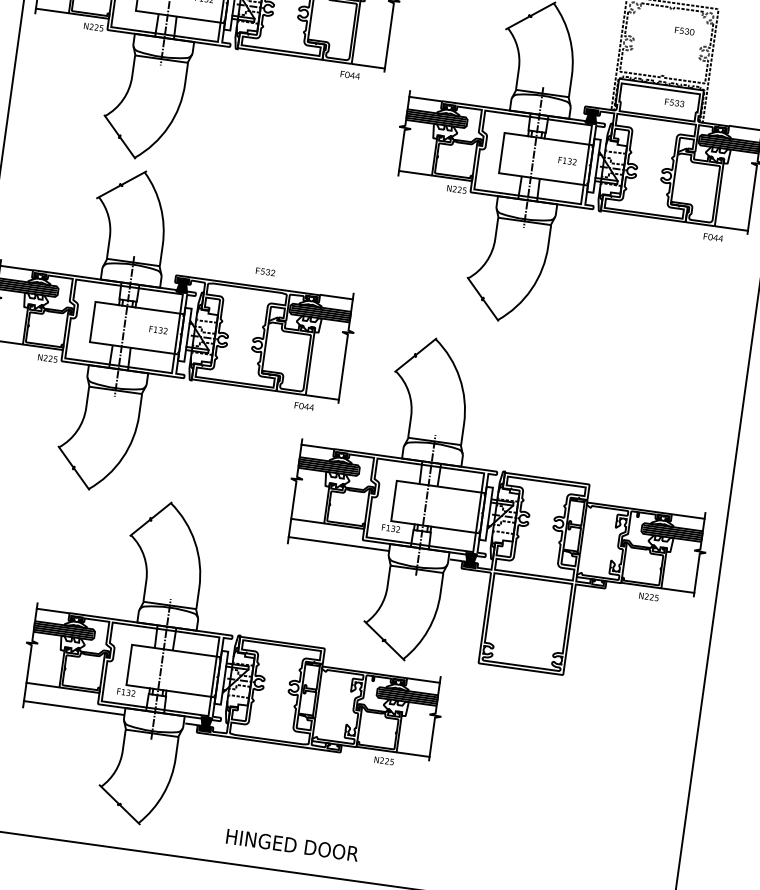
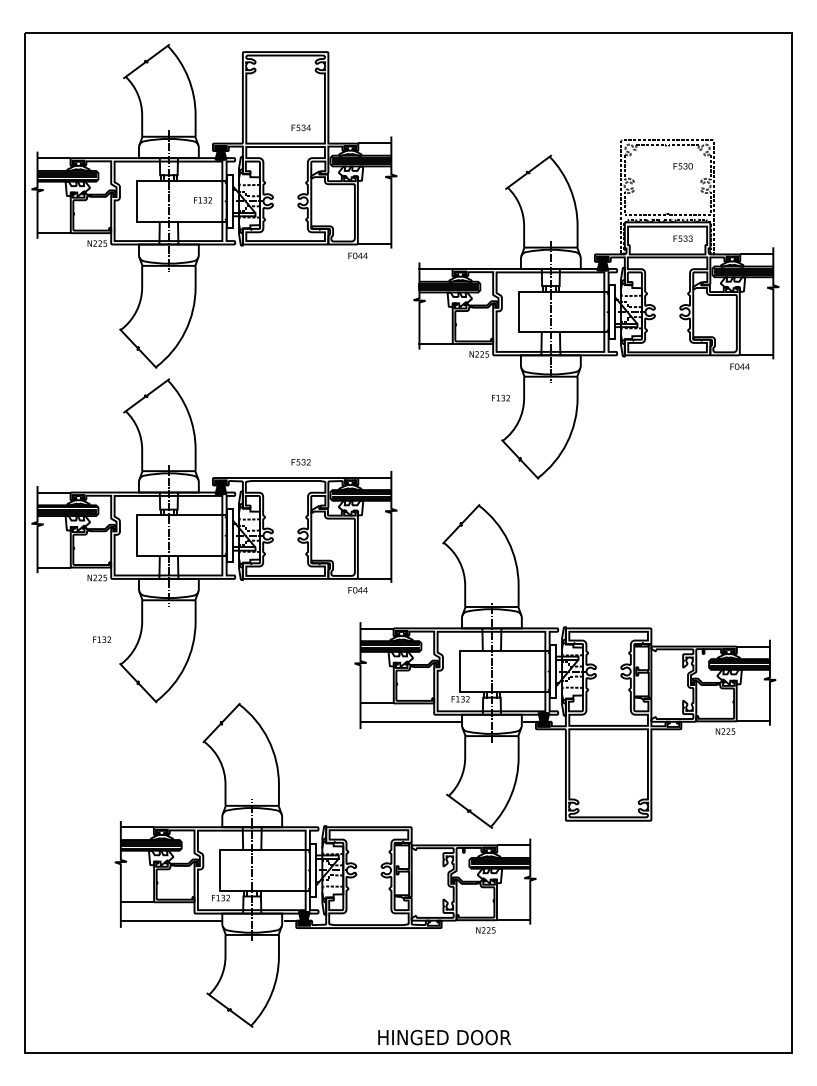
text: (567, 160) -> (500, 397), moved
text: (157, 329) -> (101, 639), moved
text: (292, 845) -> (444, 1037), moved

